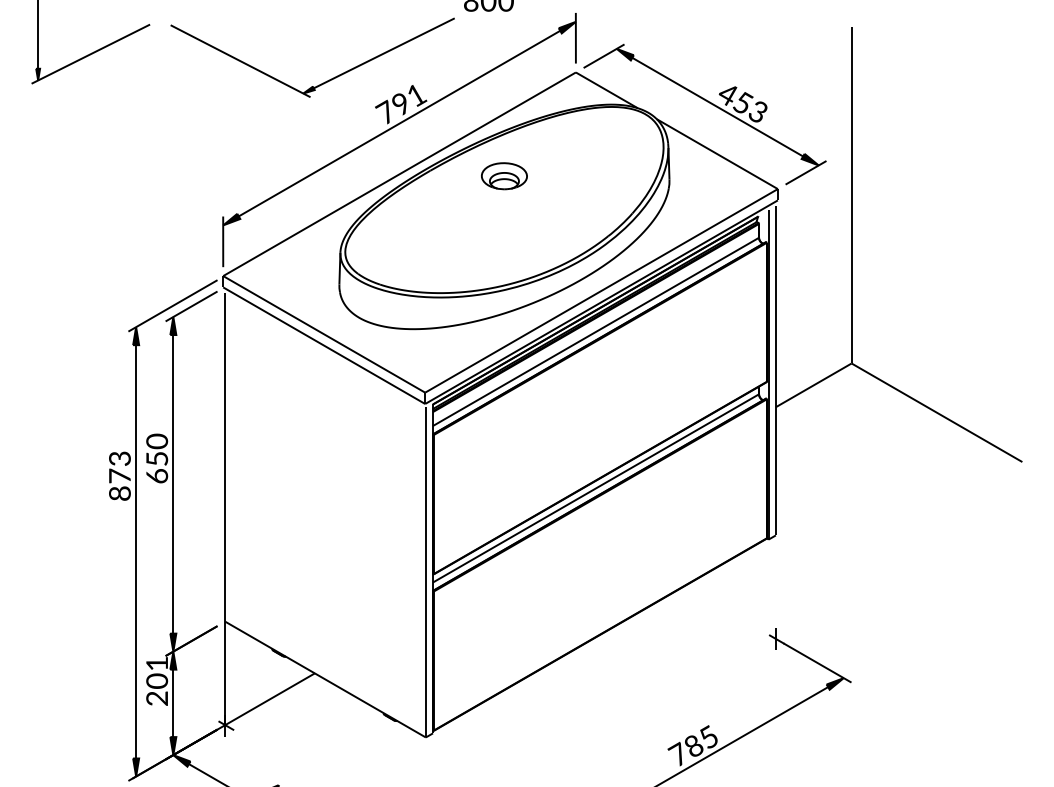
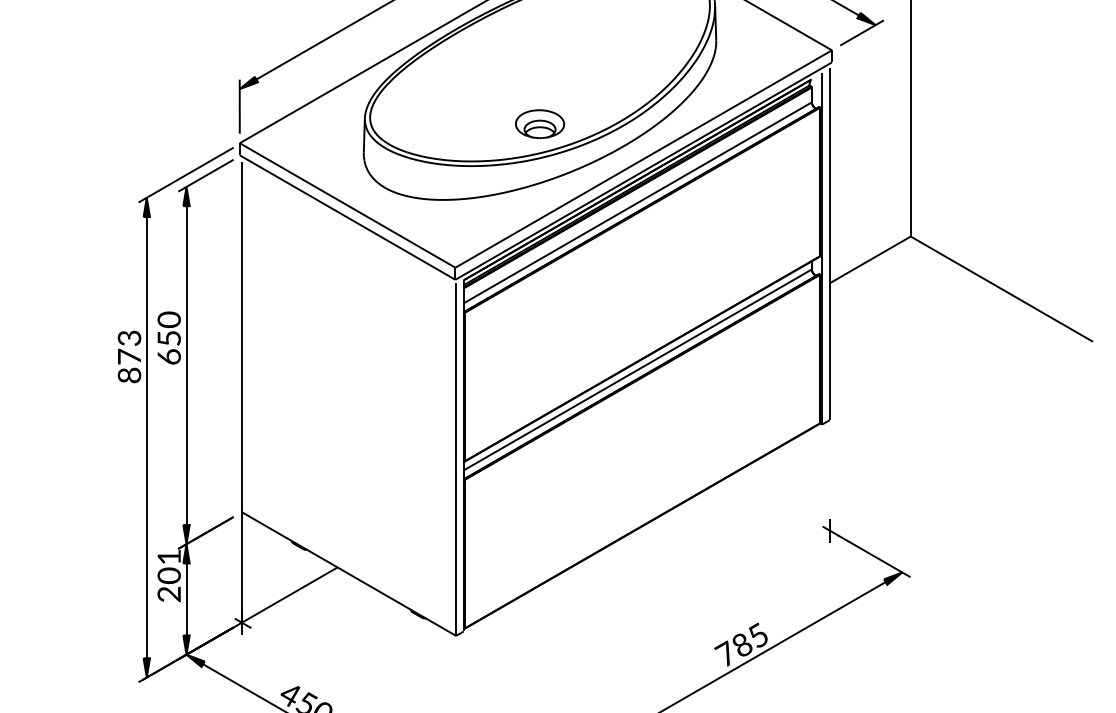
part: (504, 176) -> (540, 124), moved

